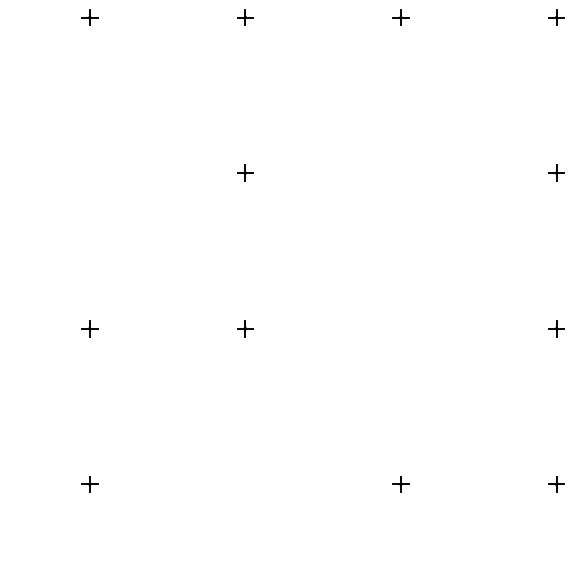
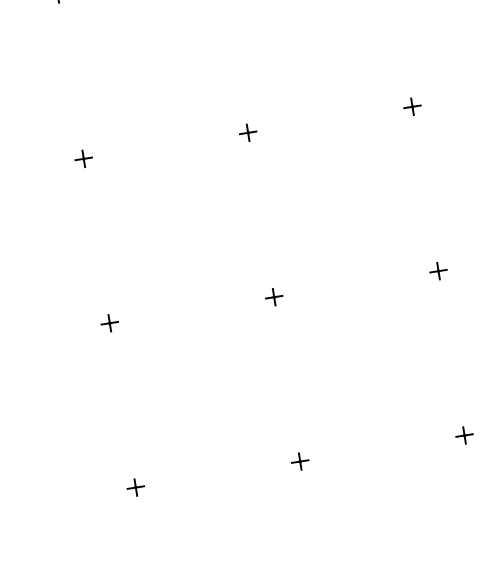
part: (89, 172) -> (83, 158), added
part: (400, 172) -> (411, 106), added
part: (400, 328) -> (437, 271), added
part: (245, 484) -> (300, 461), added

